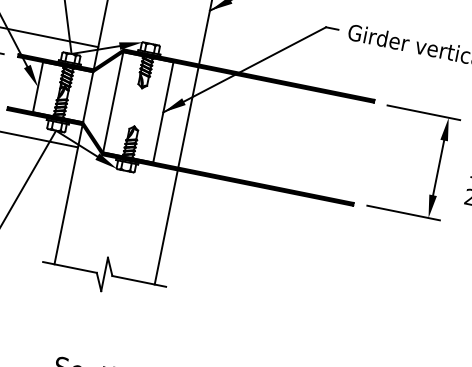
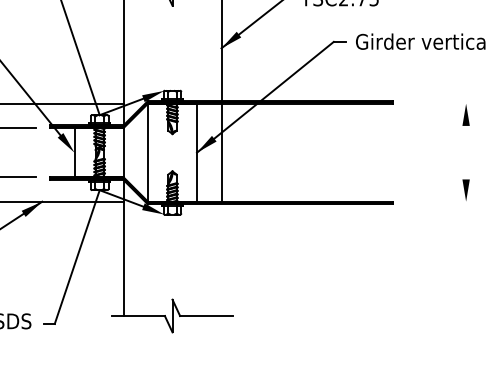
line: (423, 112) -> (441, 103), removed
line: (439, 167) -> (466, 152), removed
line: (403, 212) -> (441, 201), removed
line: (166, 227) -> (221, 260), removed

